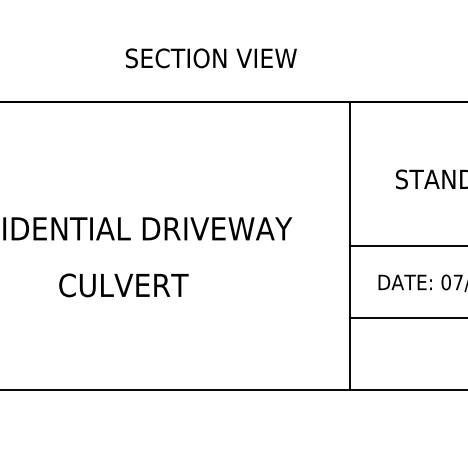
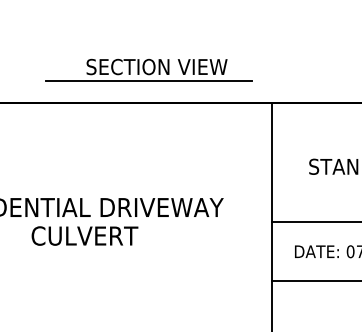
line: (201, 74) -> (148, 80), added
text: (123, 285) -> (84, 236), moved

